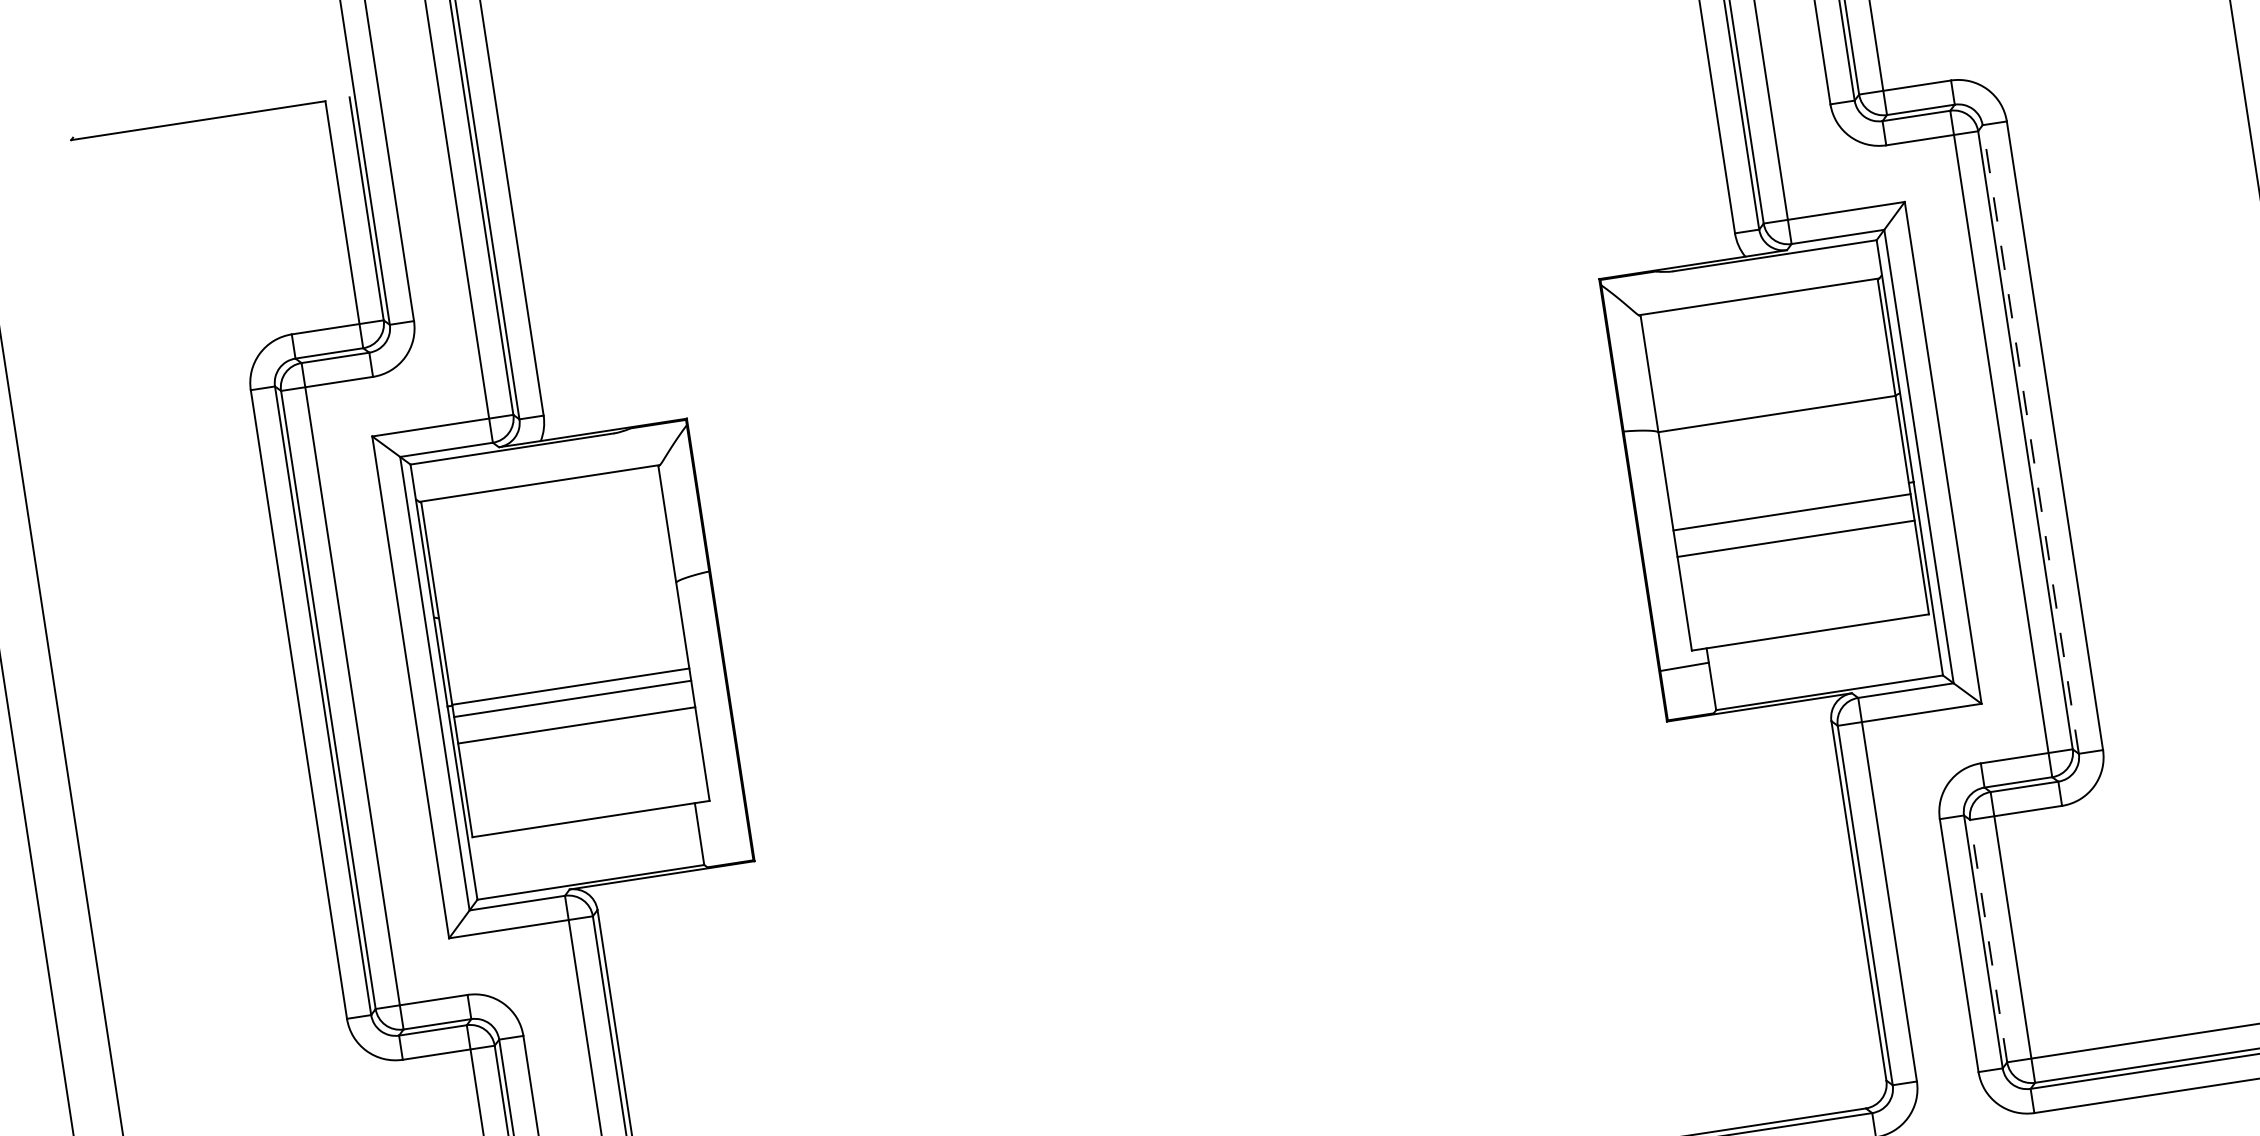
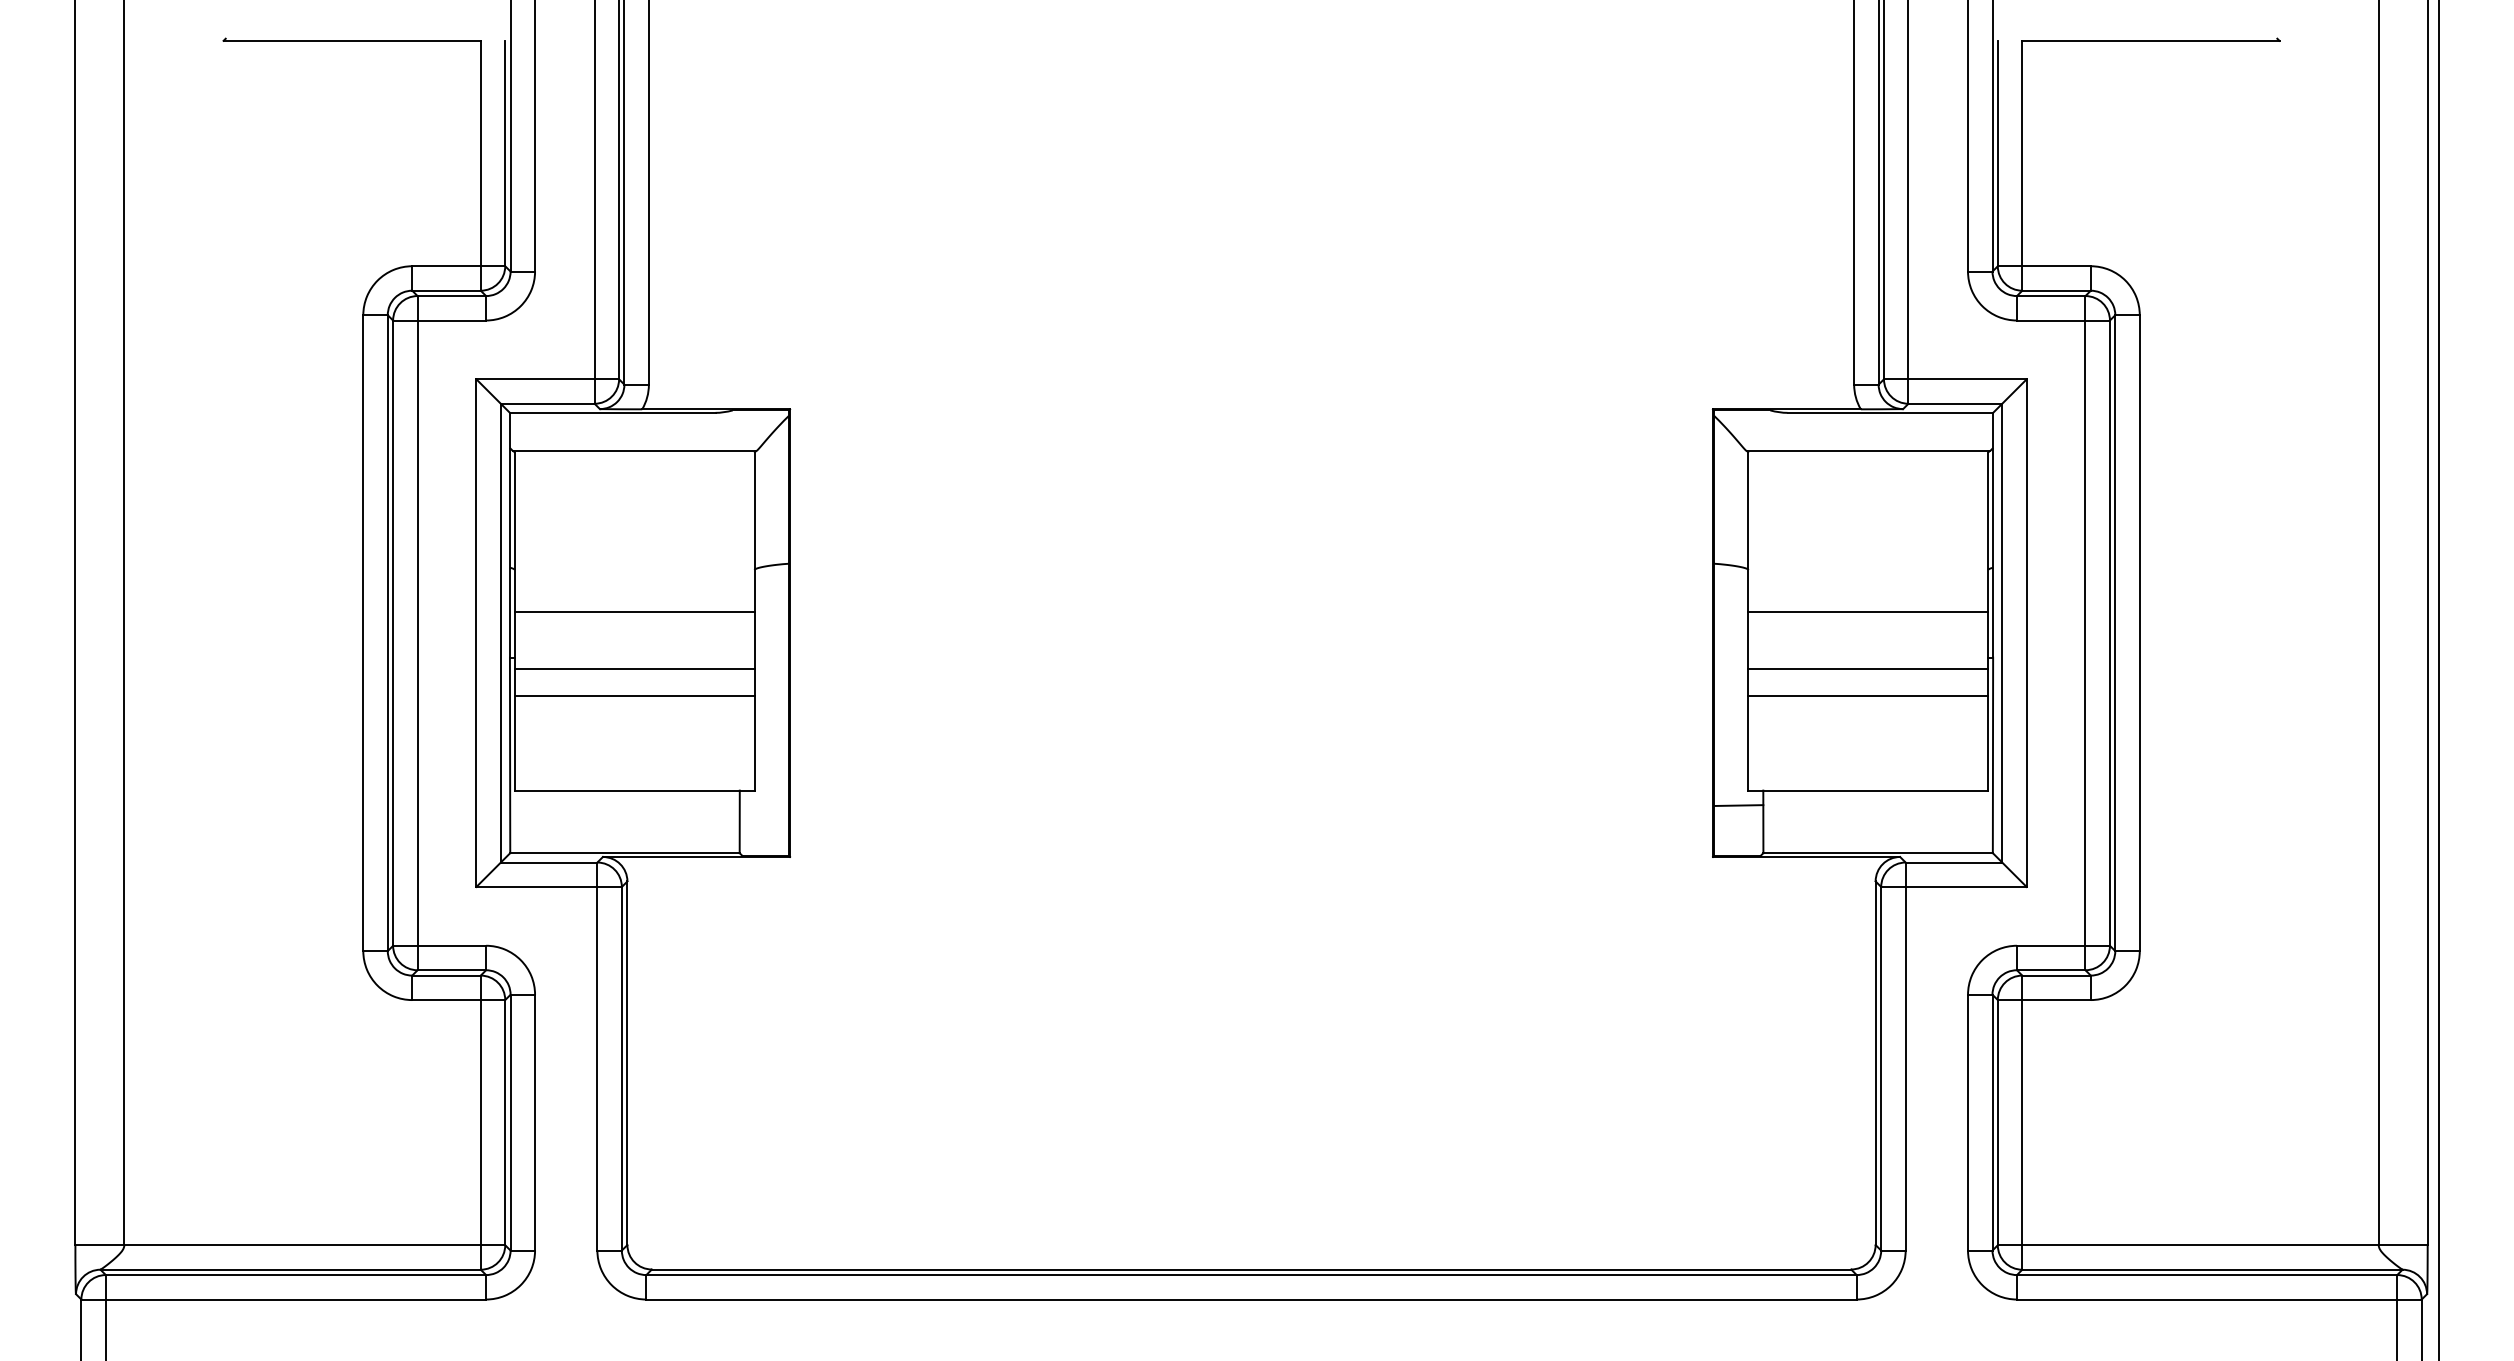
line: (1777, 413) -> (1868, 611), moved
line: (2031, 439) -> (2115, 633), dashed -> solid
line: (570, 686) -> (634, 611), moved
line: (1988, 941) -> (1997, 1122), dashed -> solid

